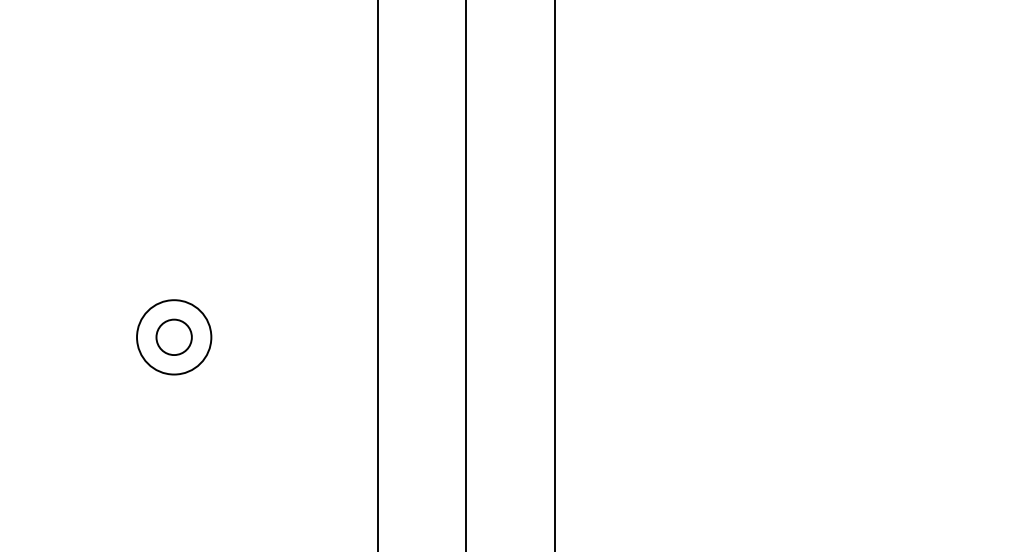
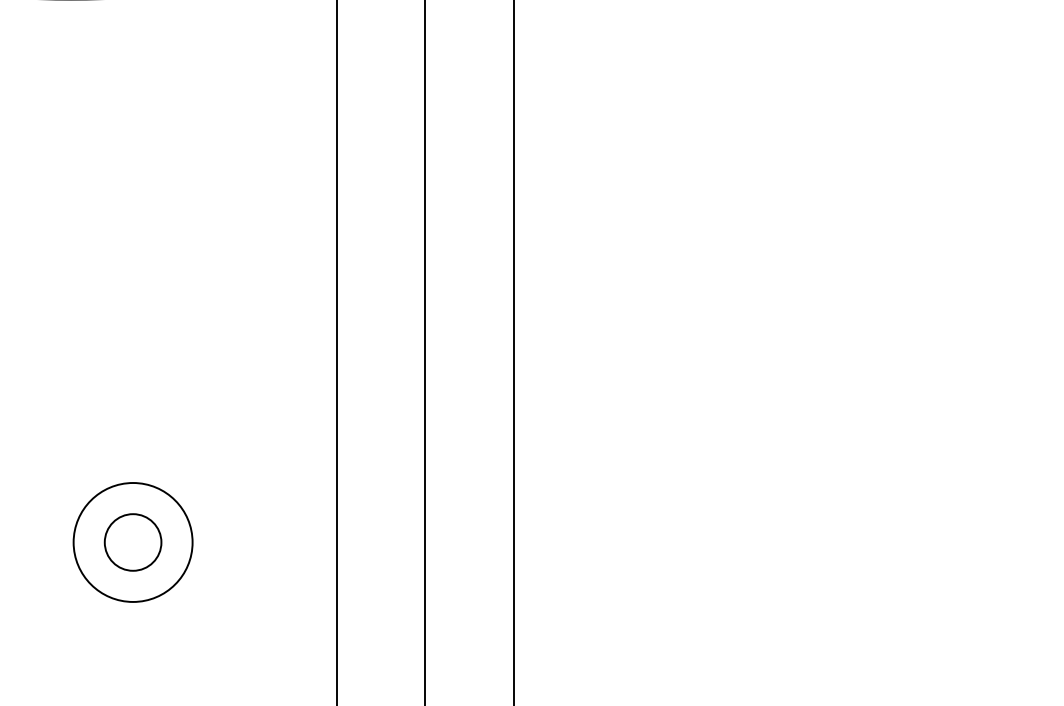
circle: (173, 337) -> (132, 542), size x1.6
circle: (173, 337) -> (132, 542), size x1.6

